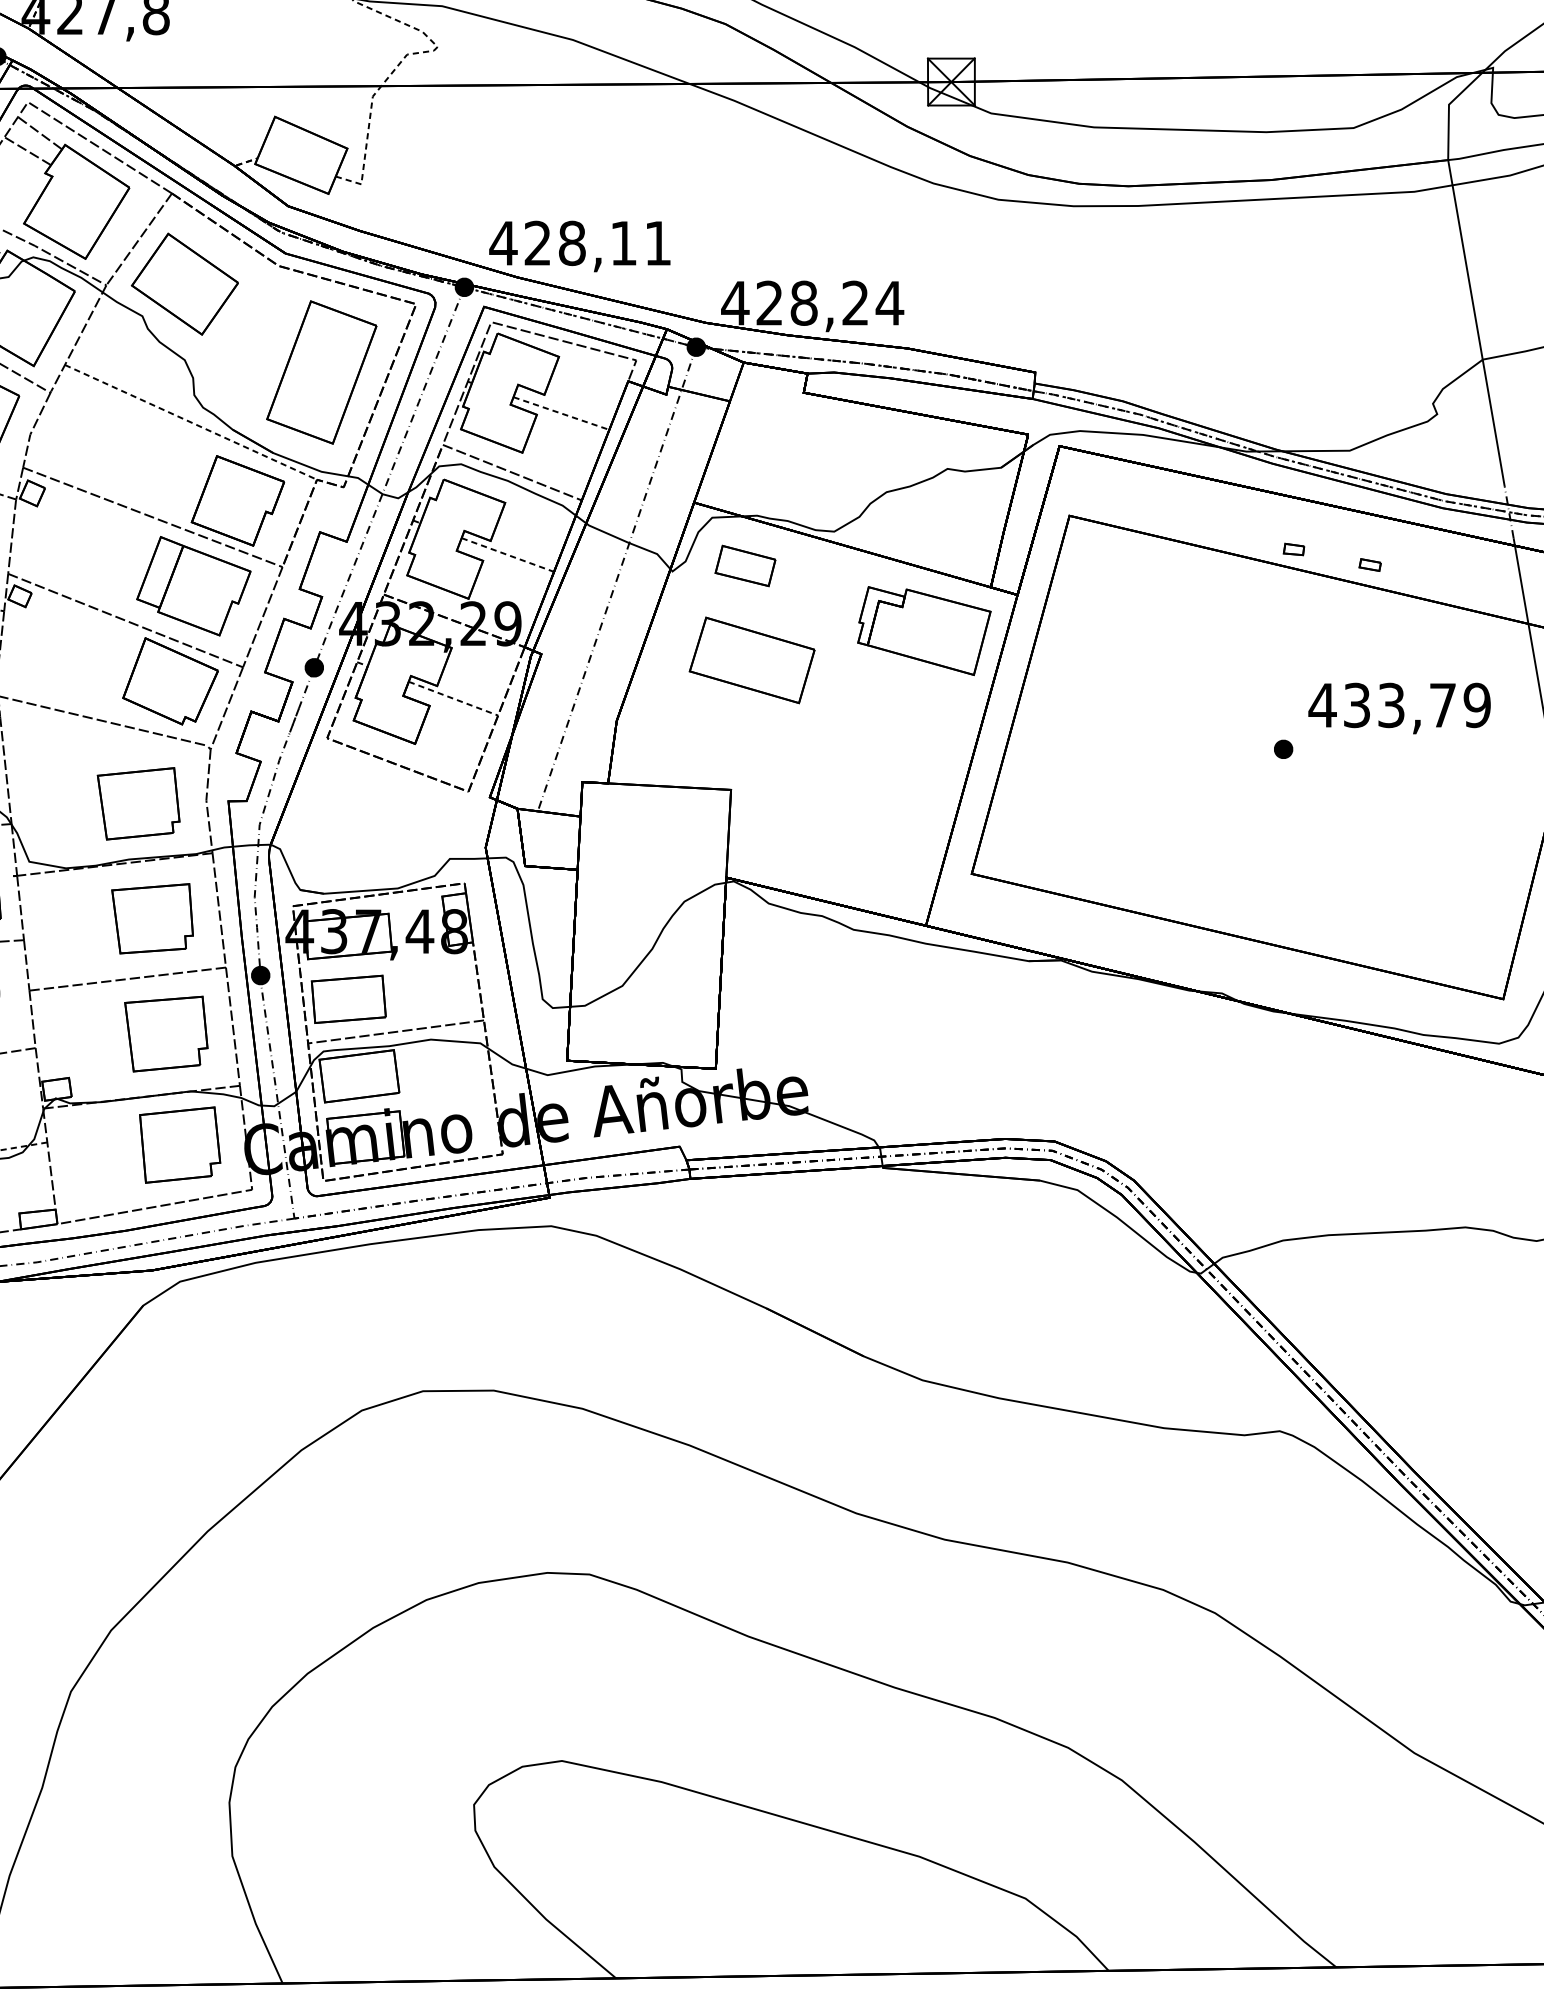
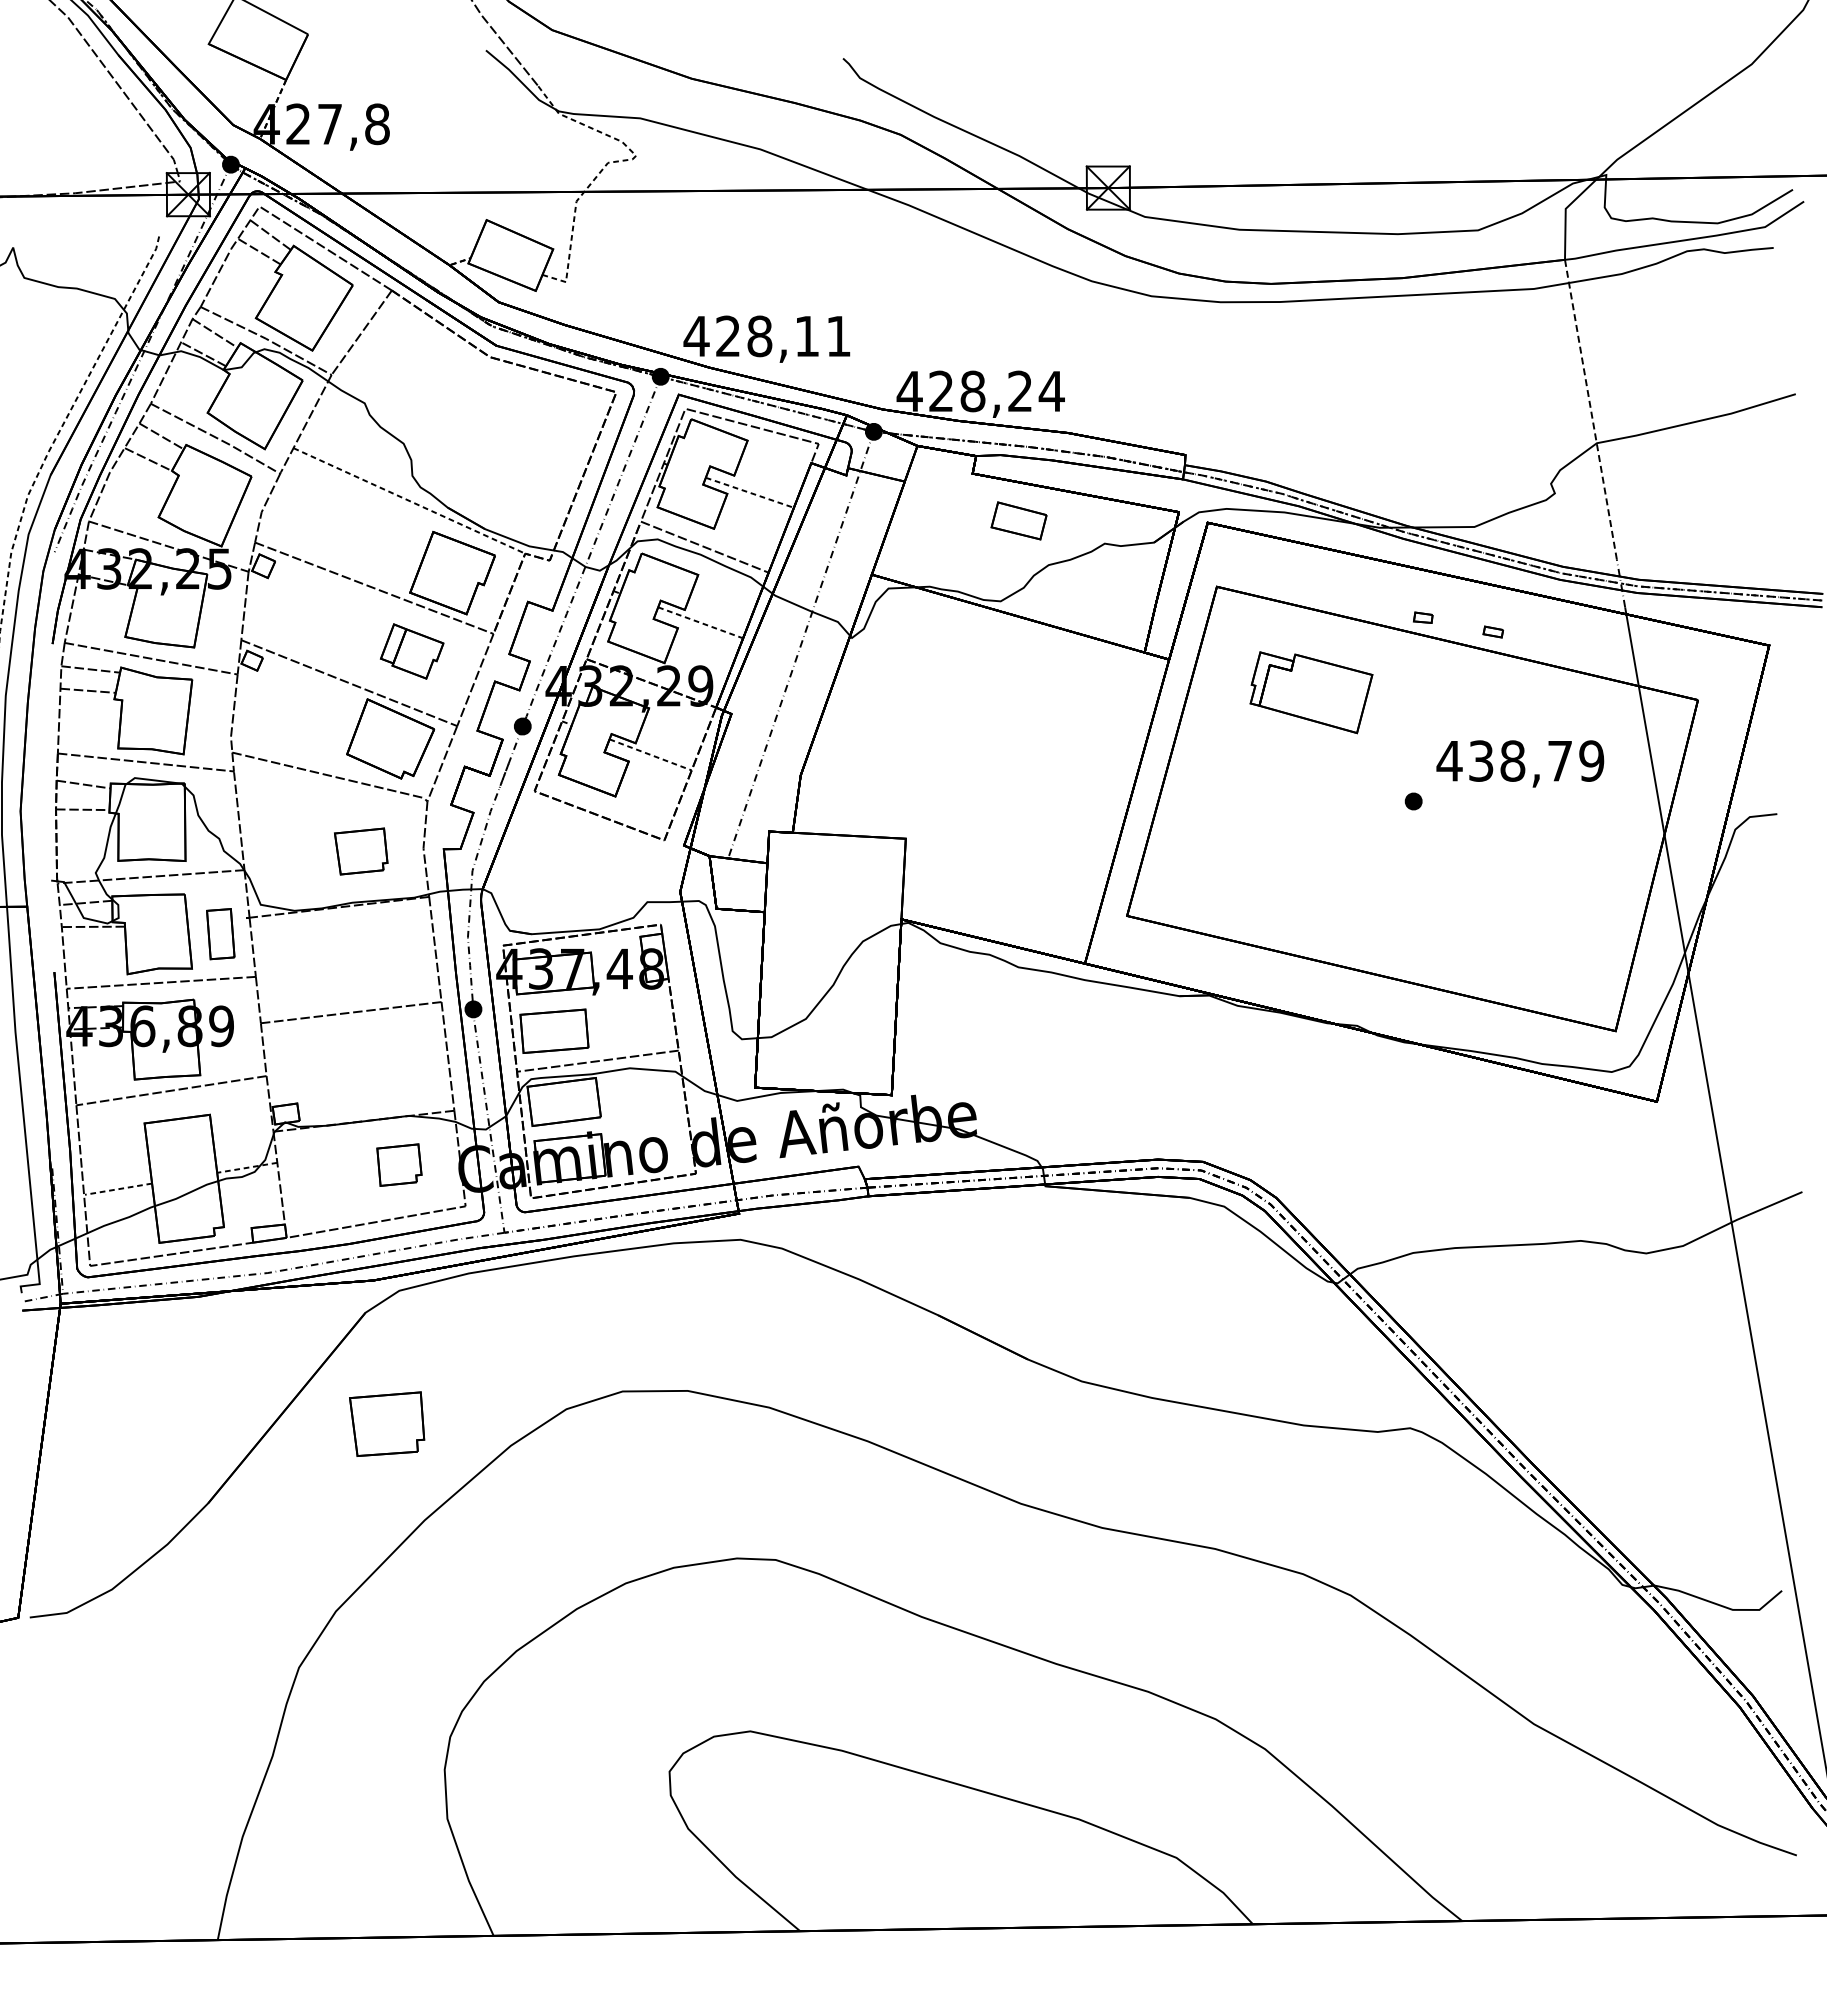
part: (184, 283) -> (403, 373), removed
line: (1475, 322) -> (1590, 409), solid -> dashed
part: (321, 371) -> (529, 454), removed
part: (744, 565) -> (1018, 520), moved
part: (194, 586) -> (412, 651), size x0.6
part: (924, 630) -> (1311, 692), moved
part: (751, 660) -> (924, 719), removed
text: (1391, 704) -> (1512, 760), 433,79 -> 438,79
part: (137, 803) -> (360, 851), size x0.7
part: (153, 918) -> (387, 1423), moved
part: (166, 1033) -> (386, 1062), removed
part: (180, 1144) -> (399, 1164), size x0.6

